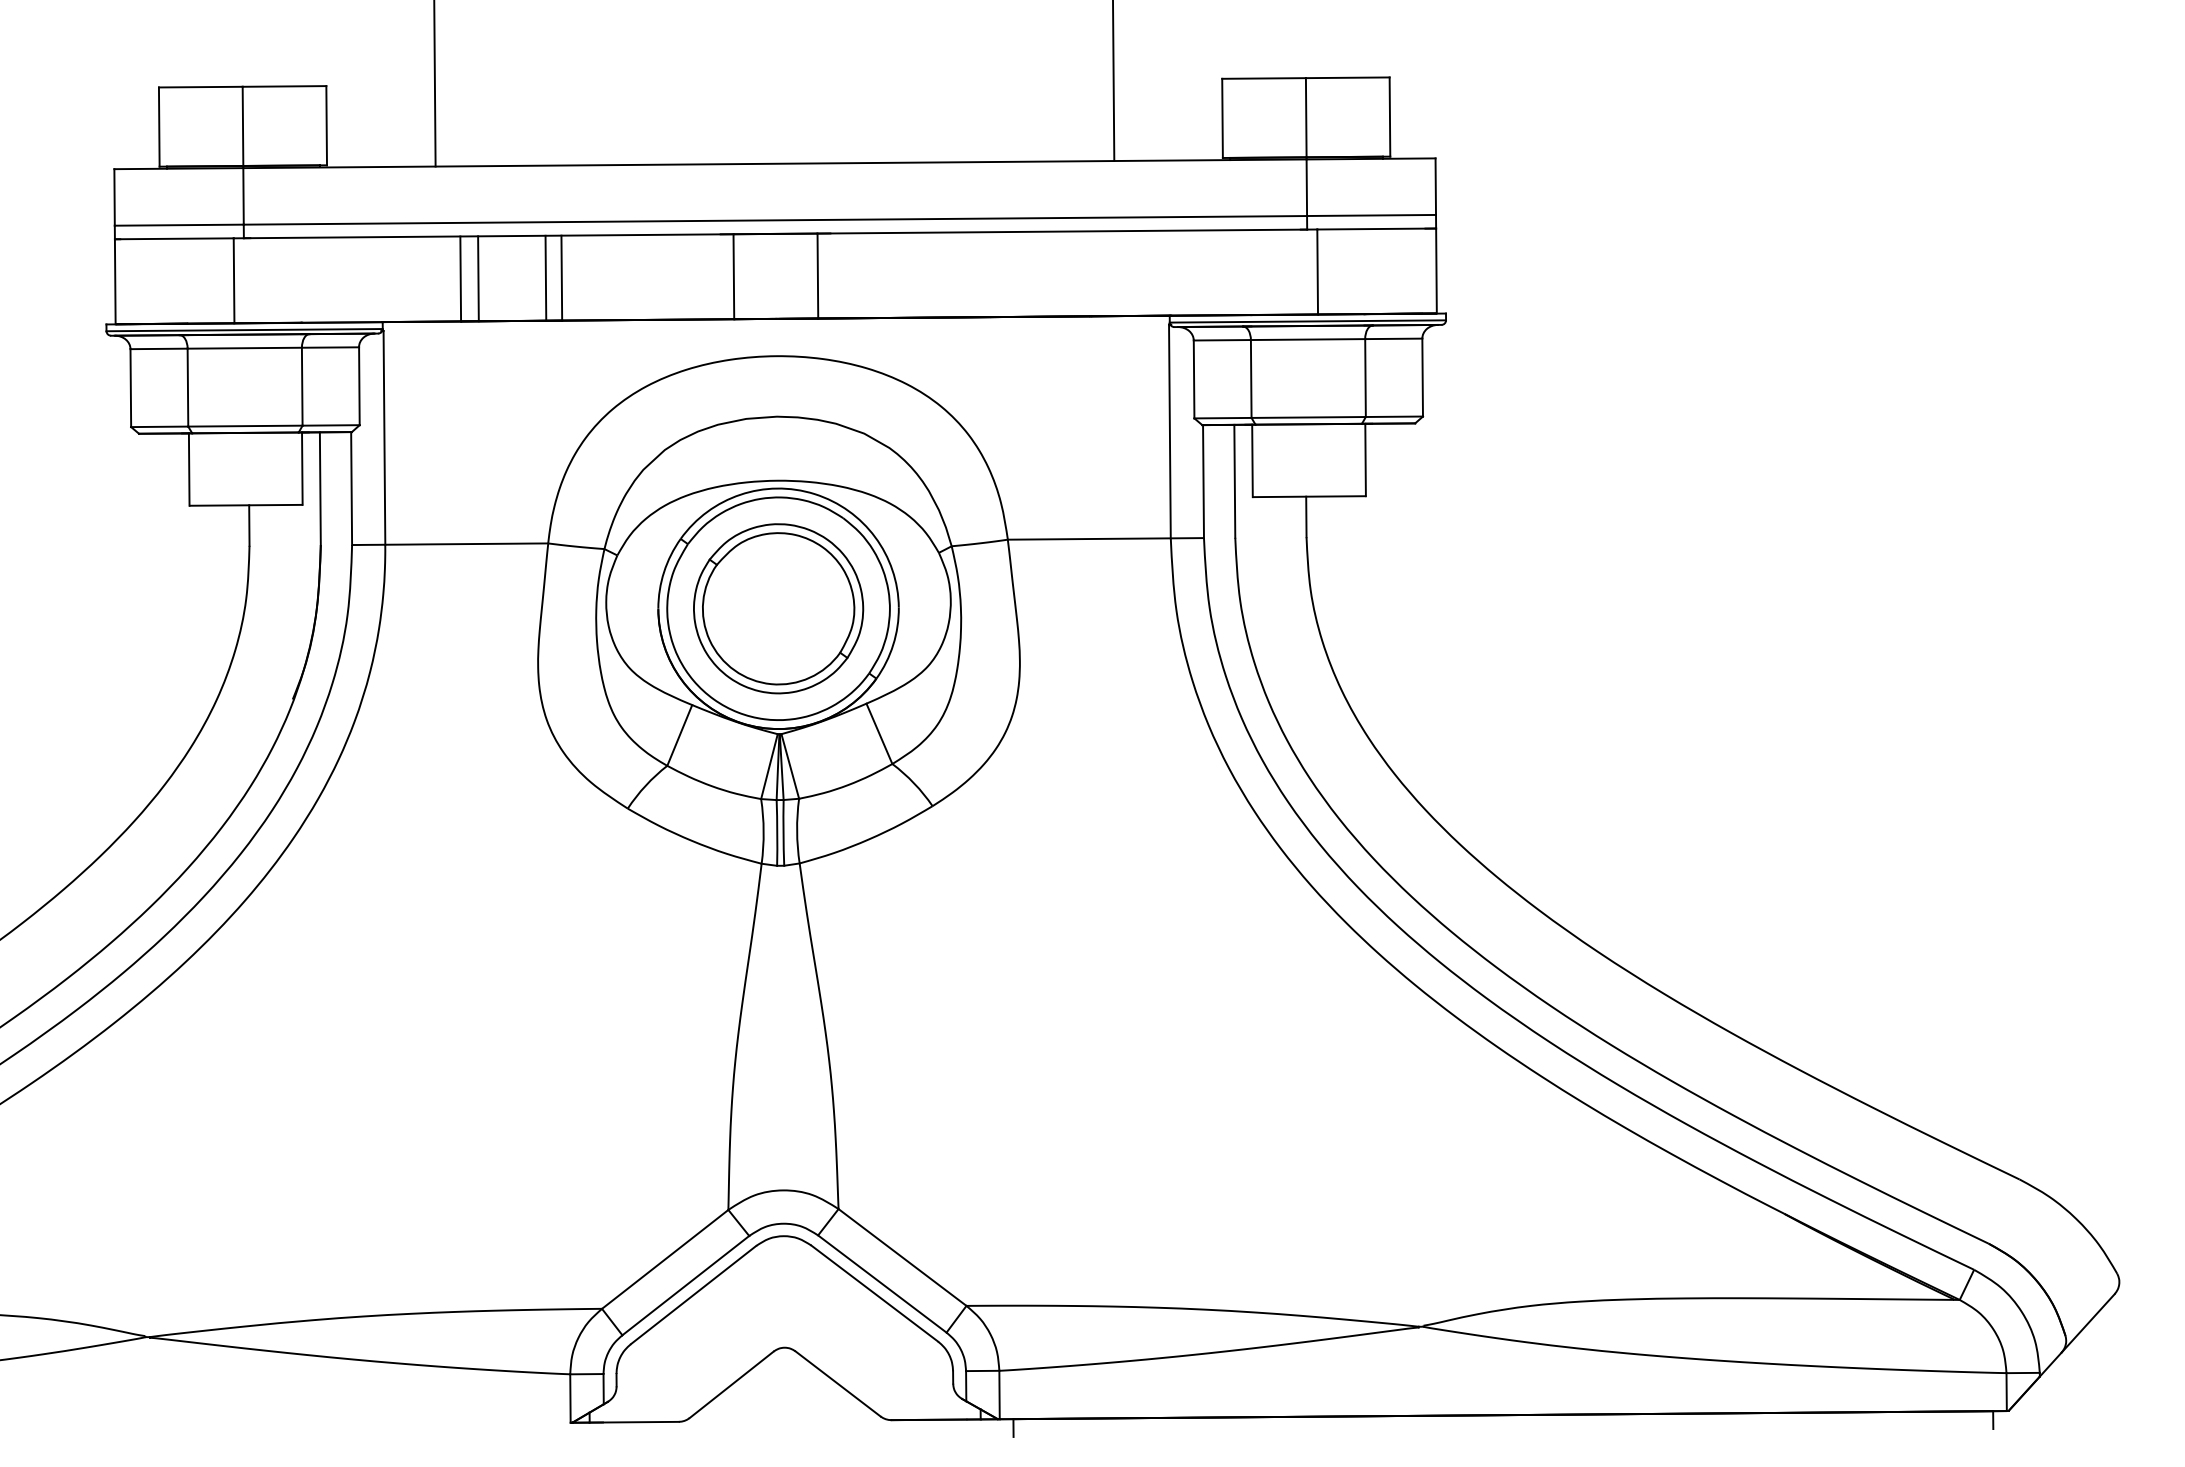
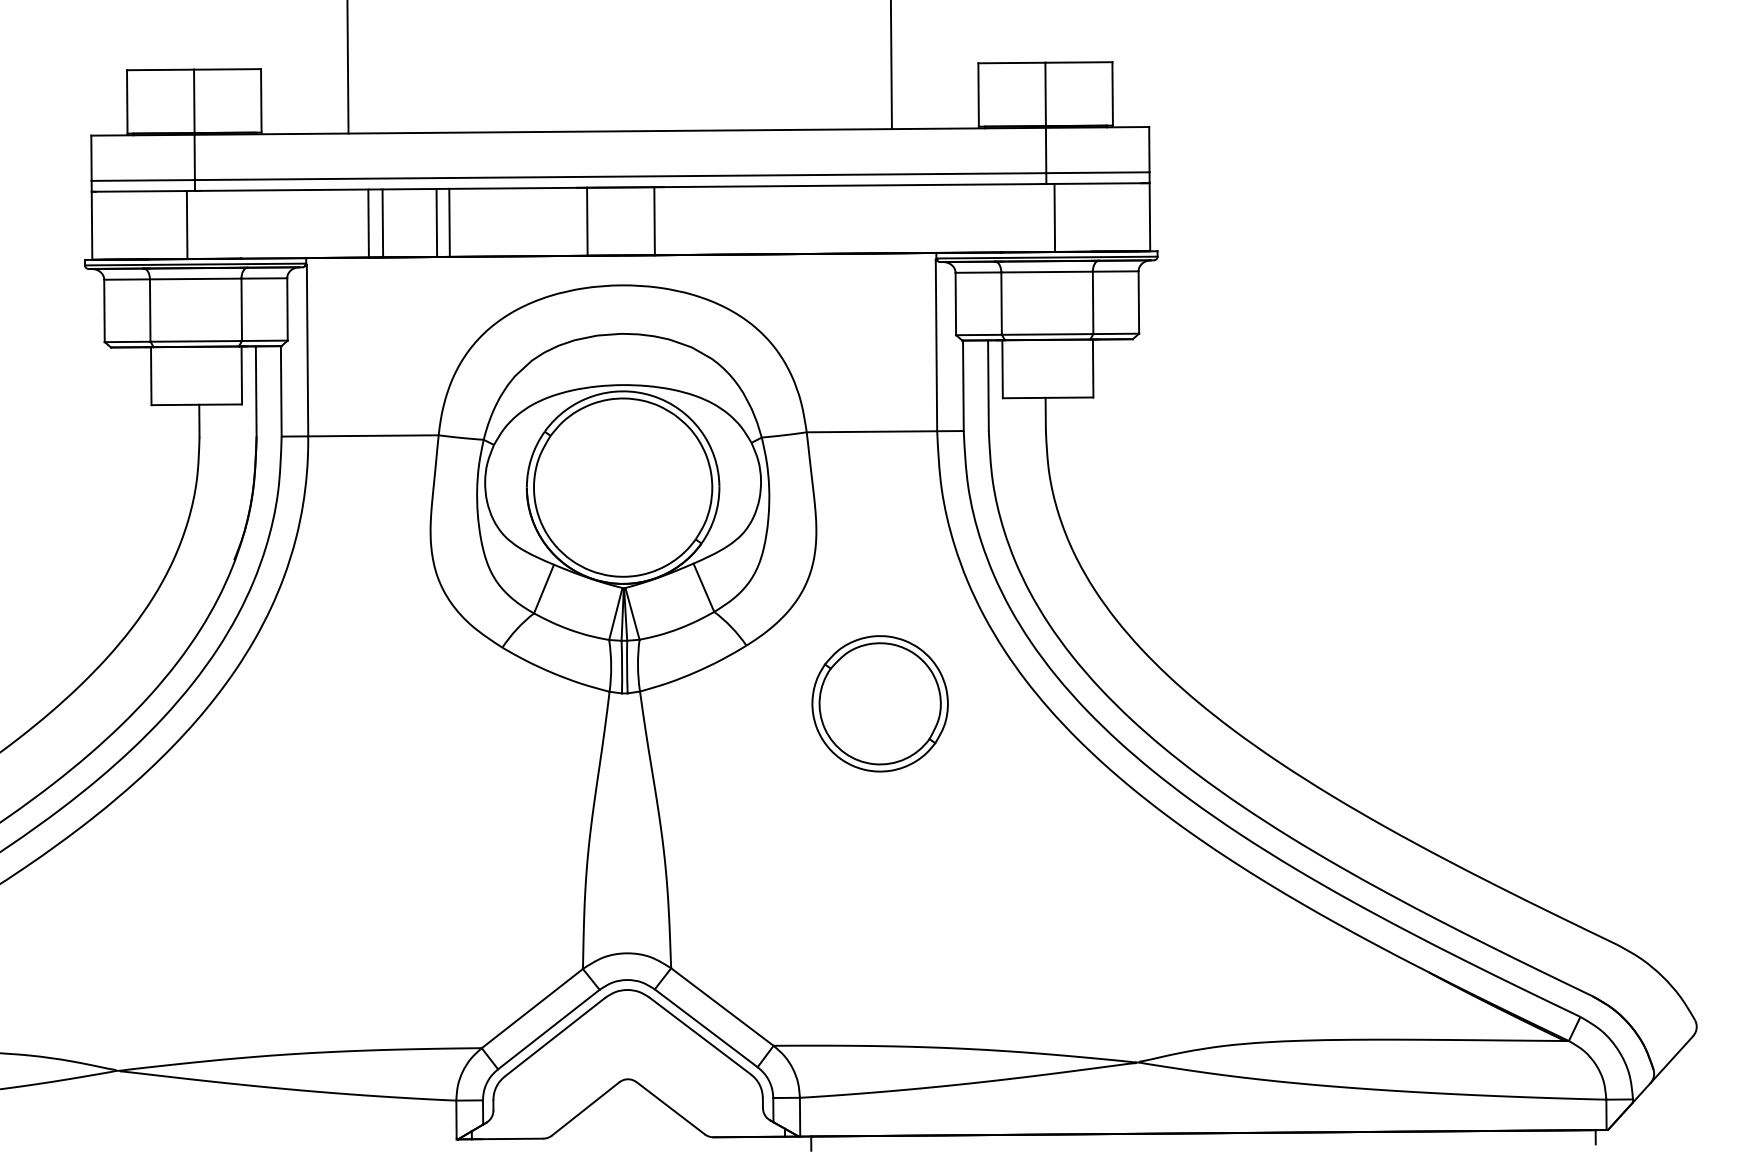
part: (778, 608) -> (880, 703), moved

